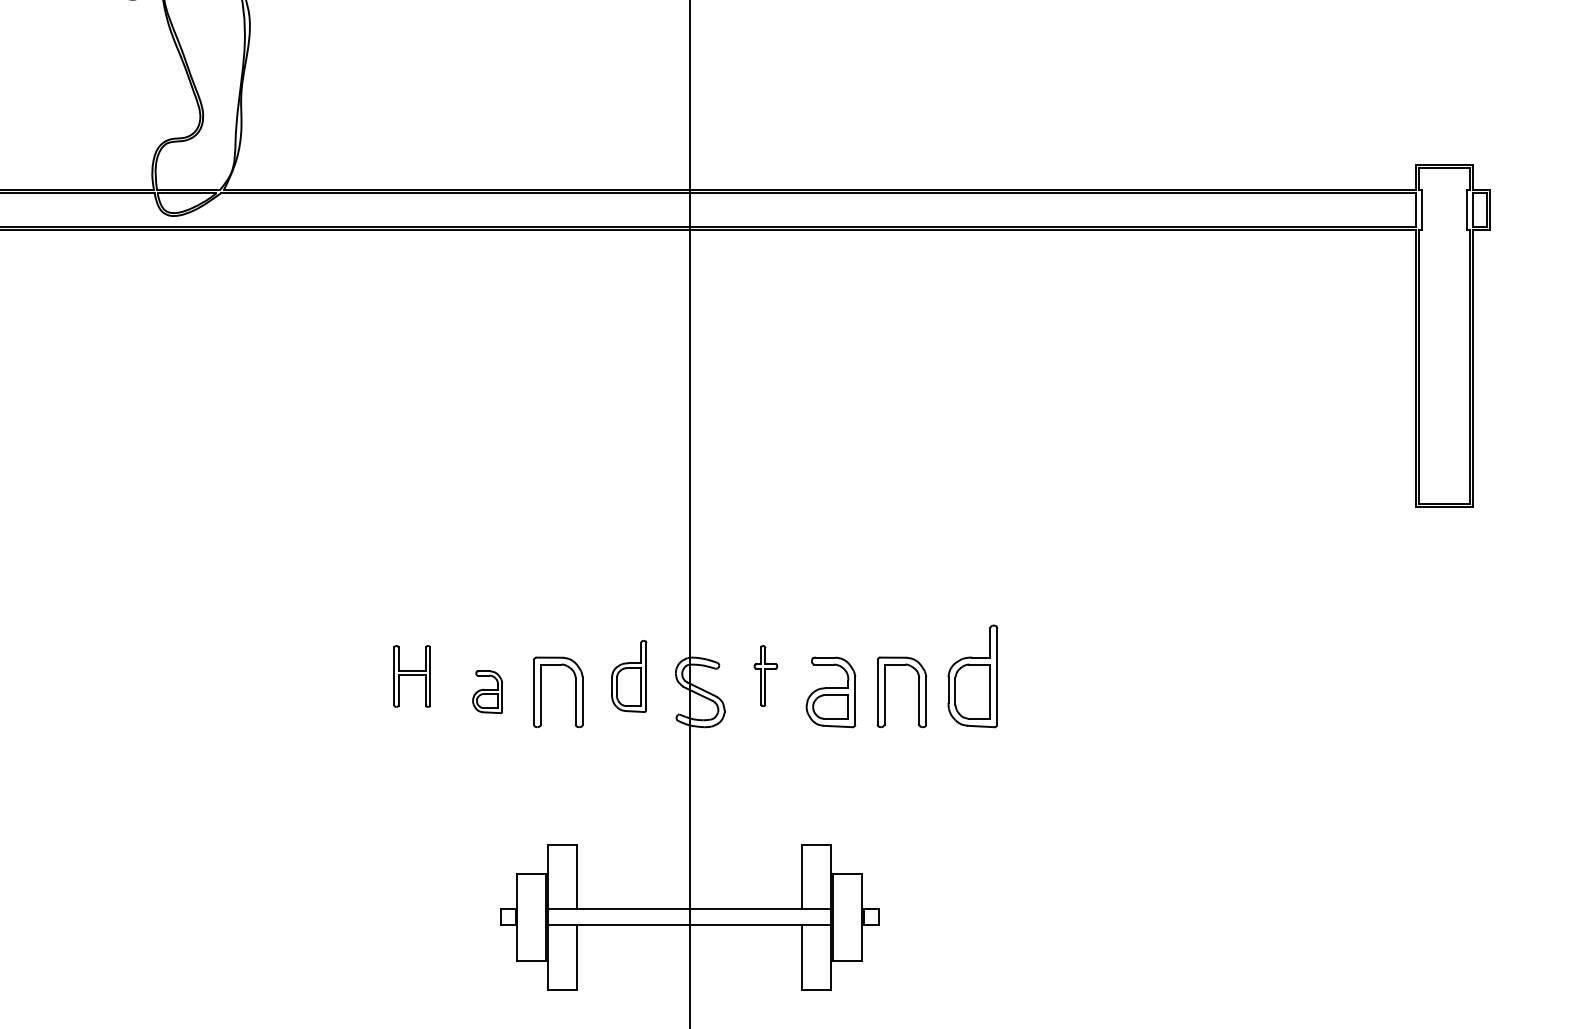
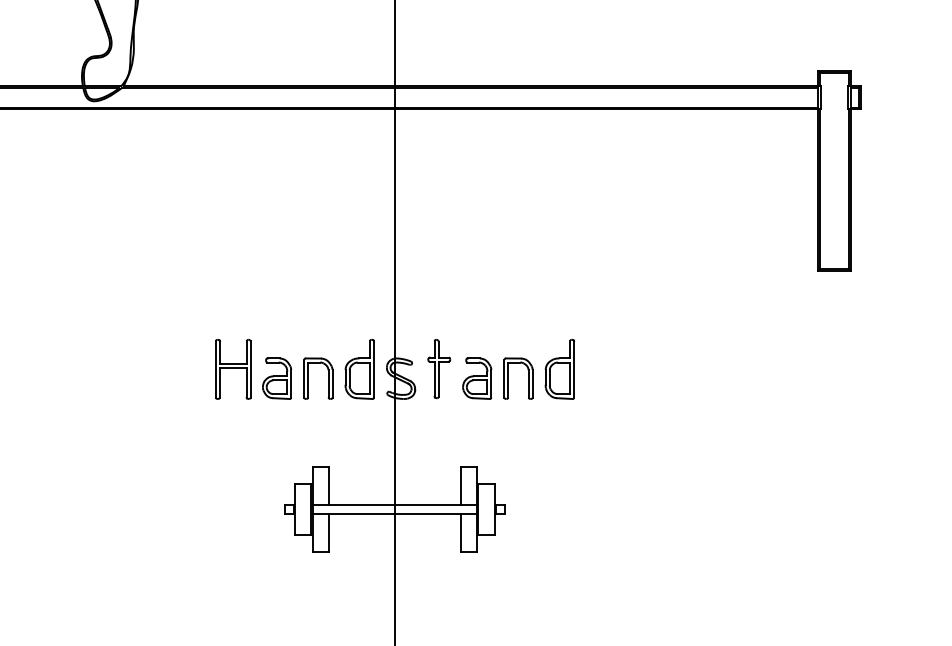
part: (412, 676) -> (233, 369), size x1.67
part: (628, 676) -> (359, 369), size x1.43
part: (766, 676) -> (439, 369), size x1.67
part: (488, 692) -> (277, 378), size x1.67

